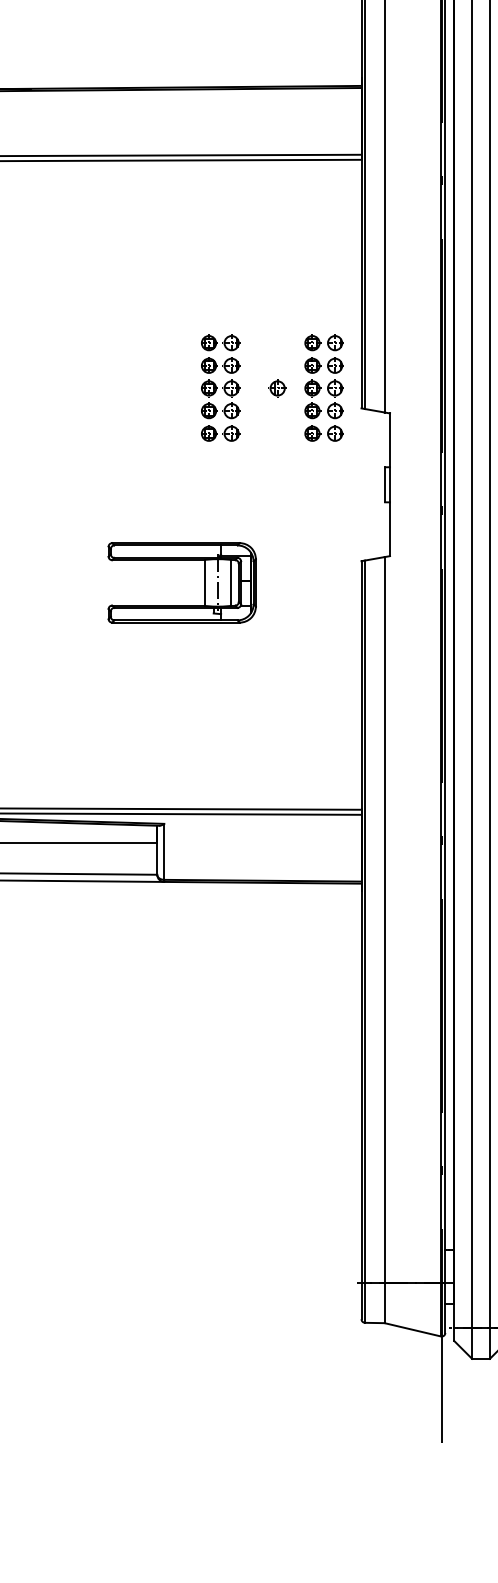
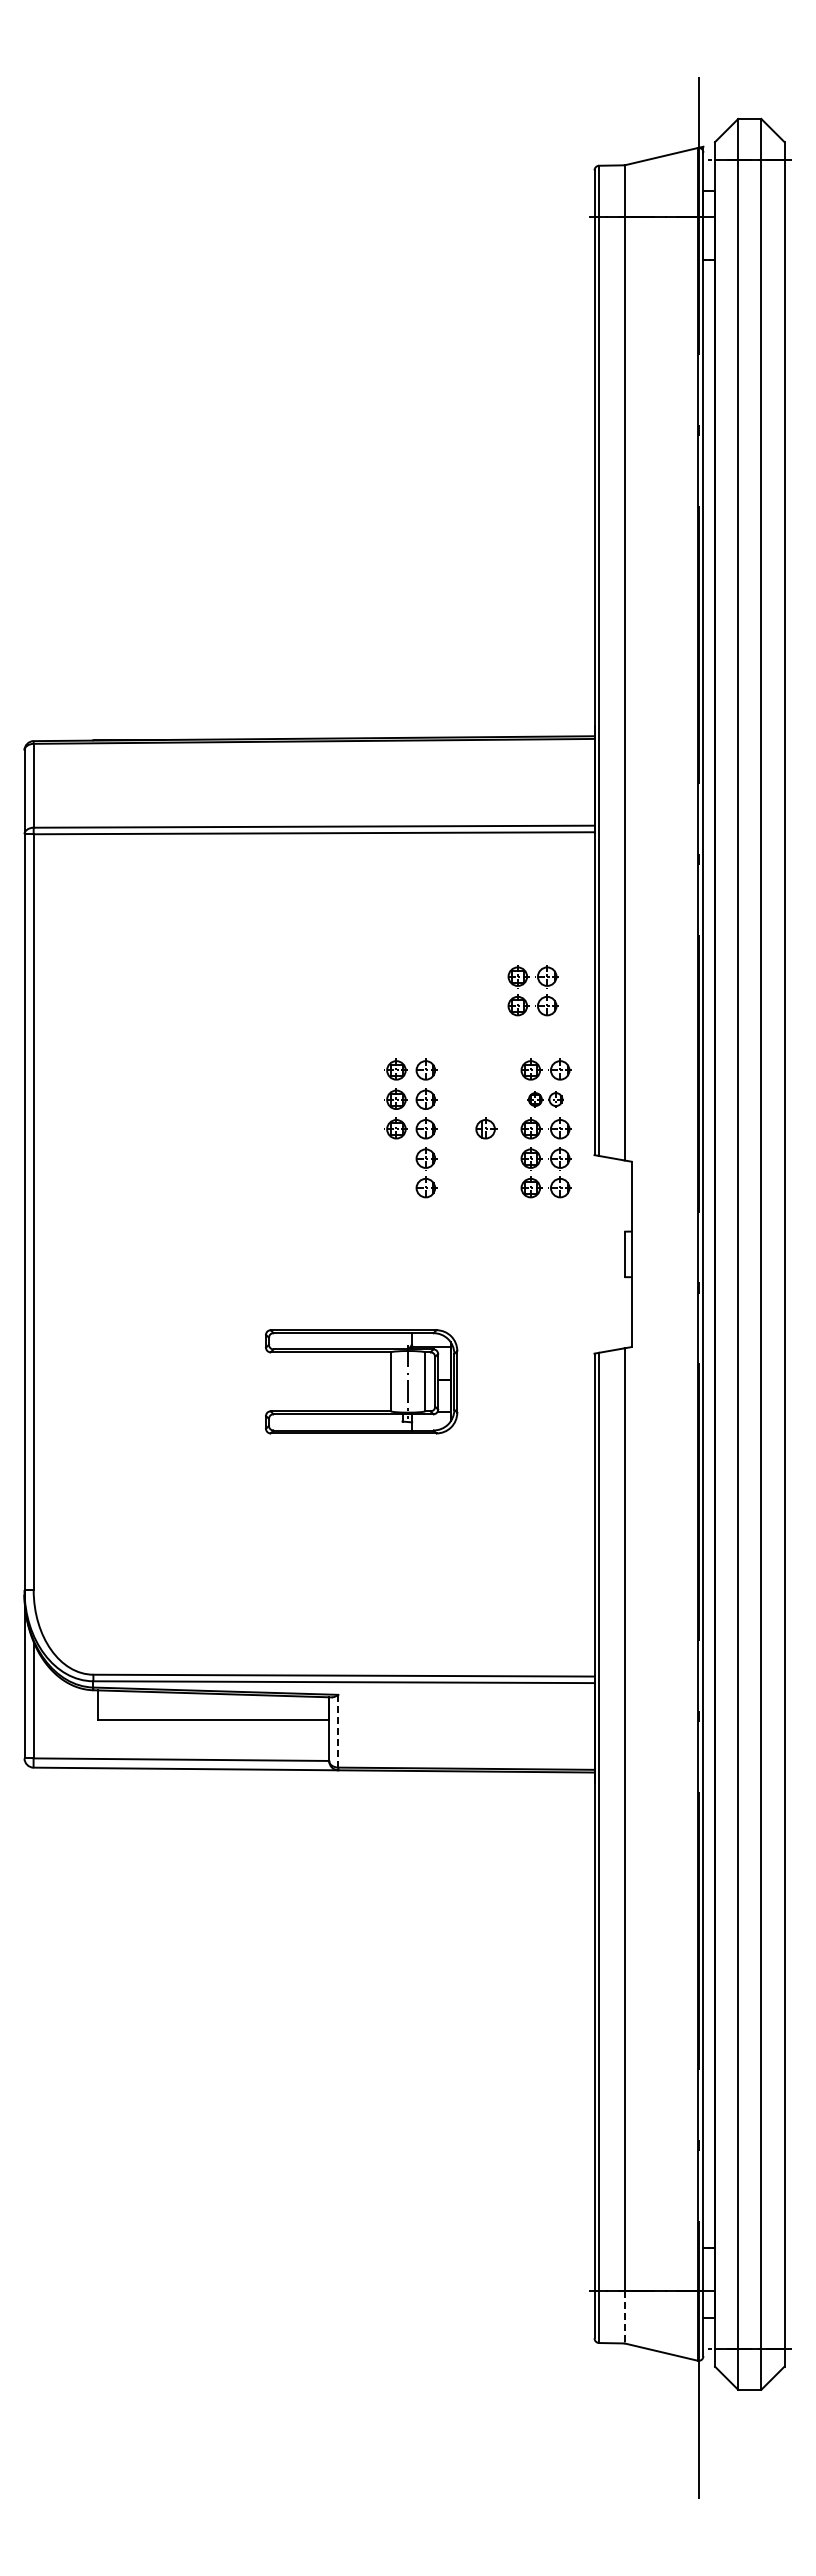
part: (308, 276) -> (525, 983), added
part: (323, 364) -> (545, 1098), size x0.7
part: (208, 421) -> (395, 1172), removed
line: (164, 852) -> (338, 1731), solid -> dashed
line: (384, 1303) -> (624, 2317), solid -> dashed

